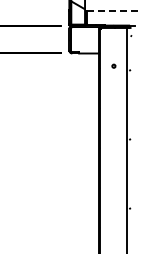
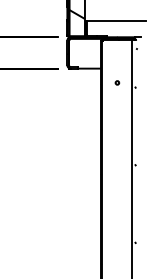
line: (113, 10) -> (116, 20), dashed -> solid

